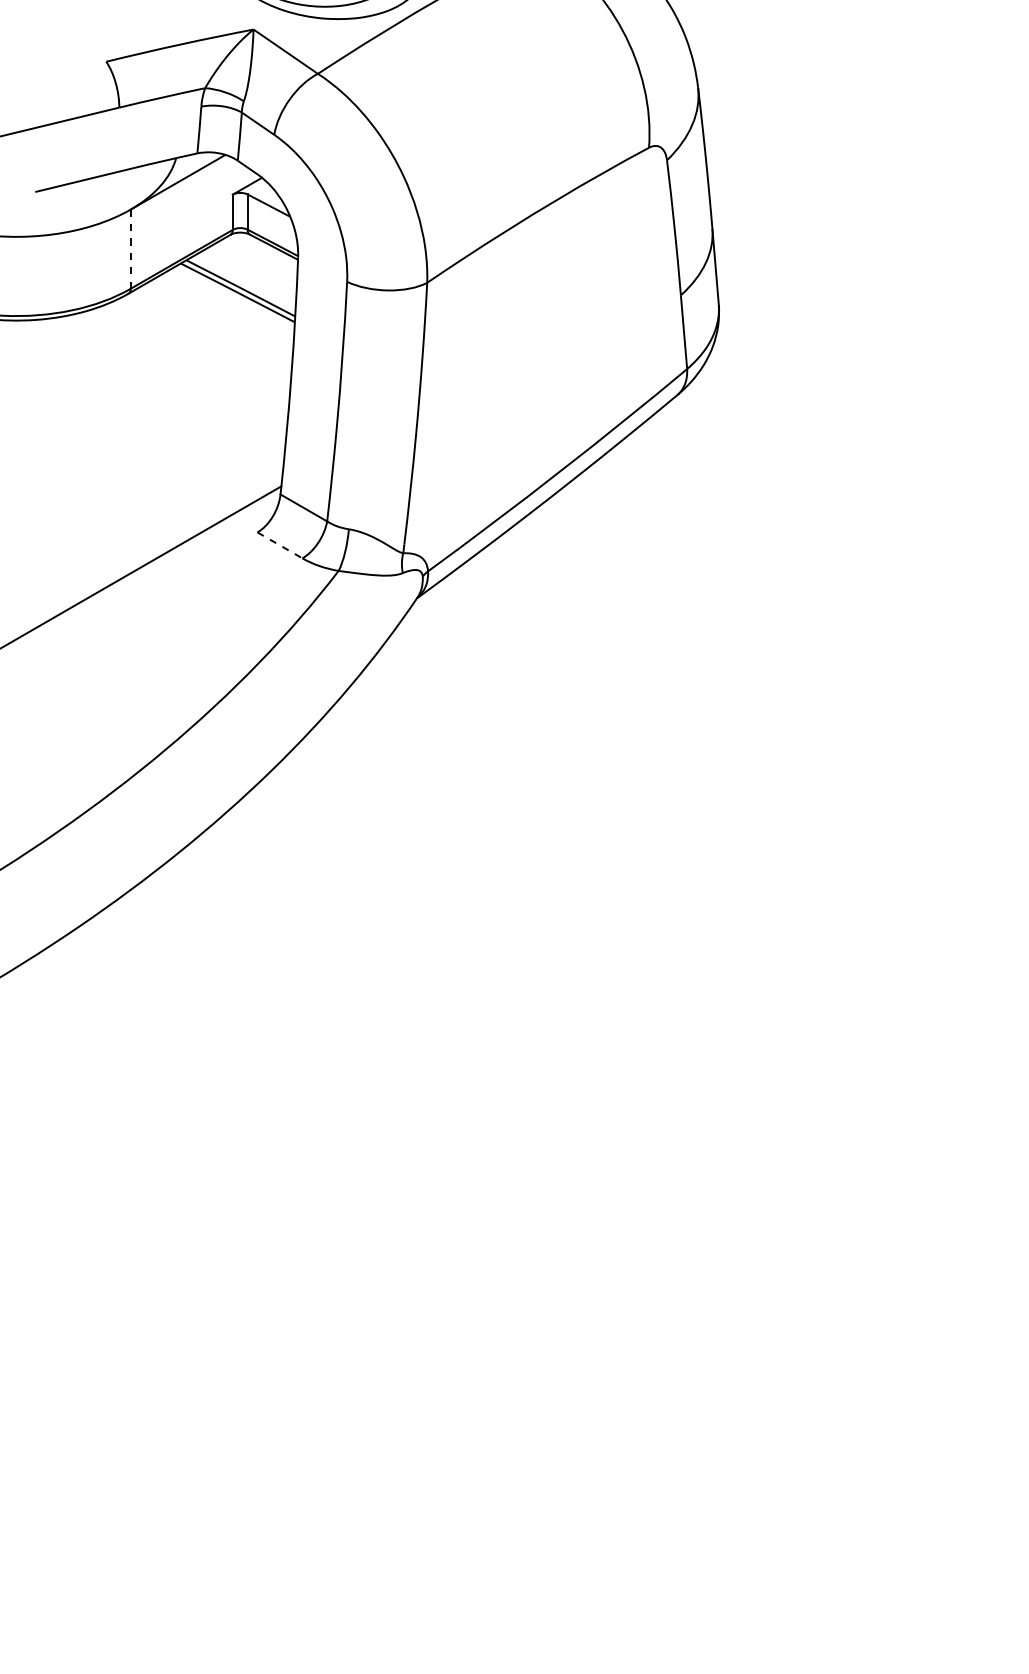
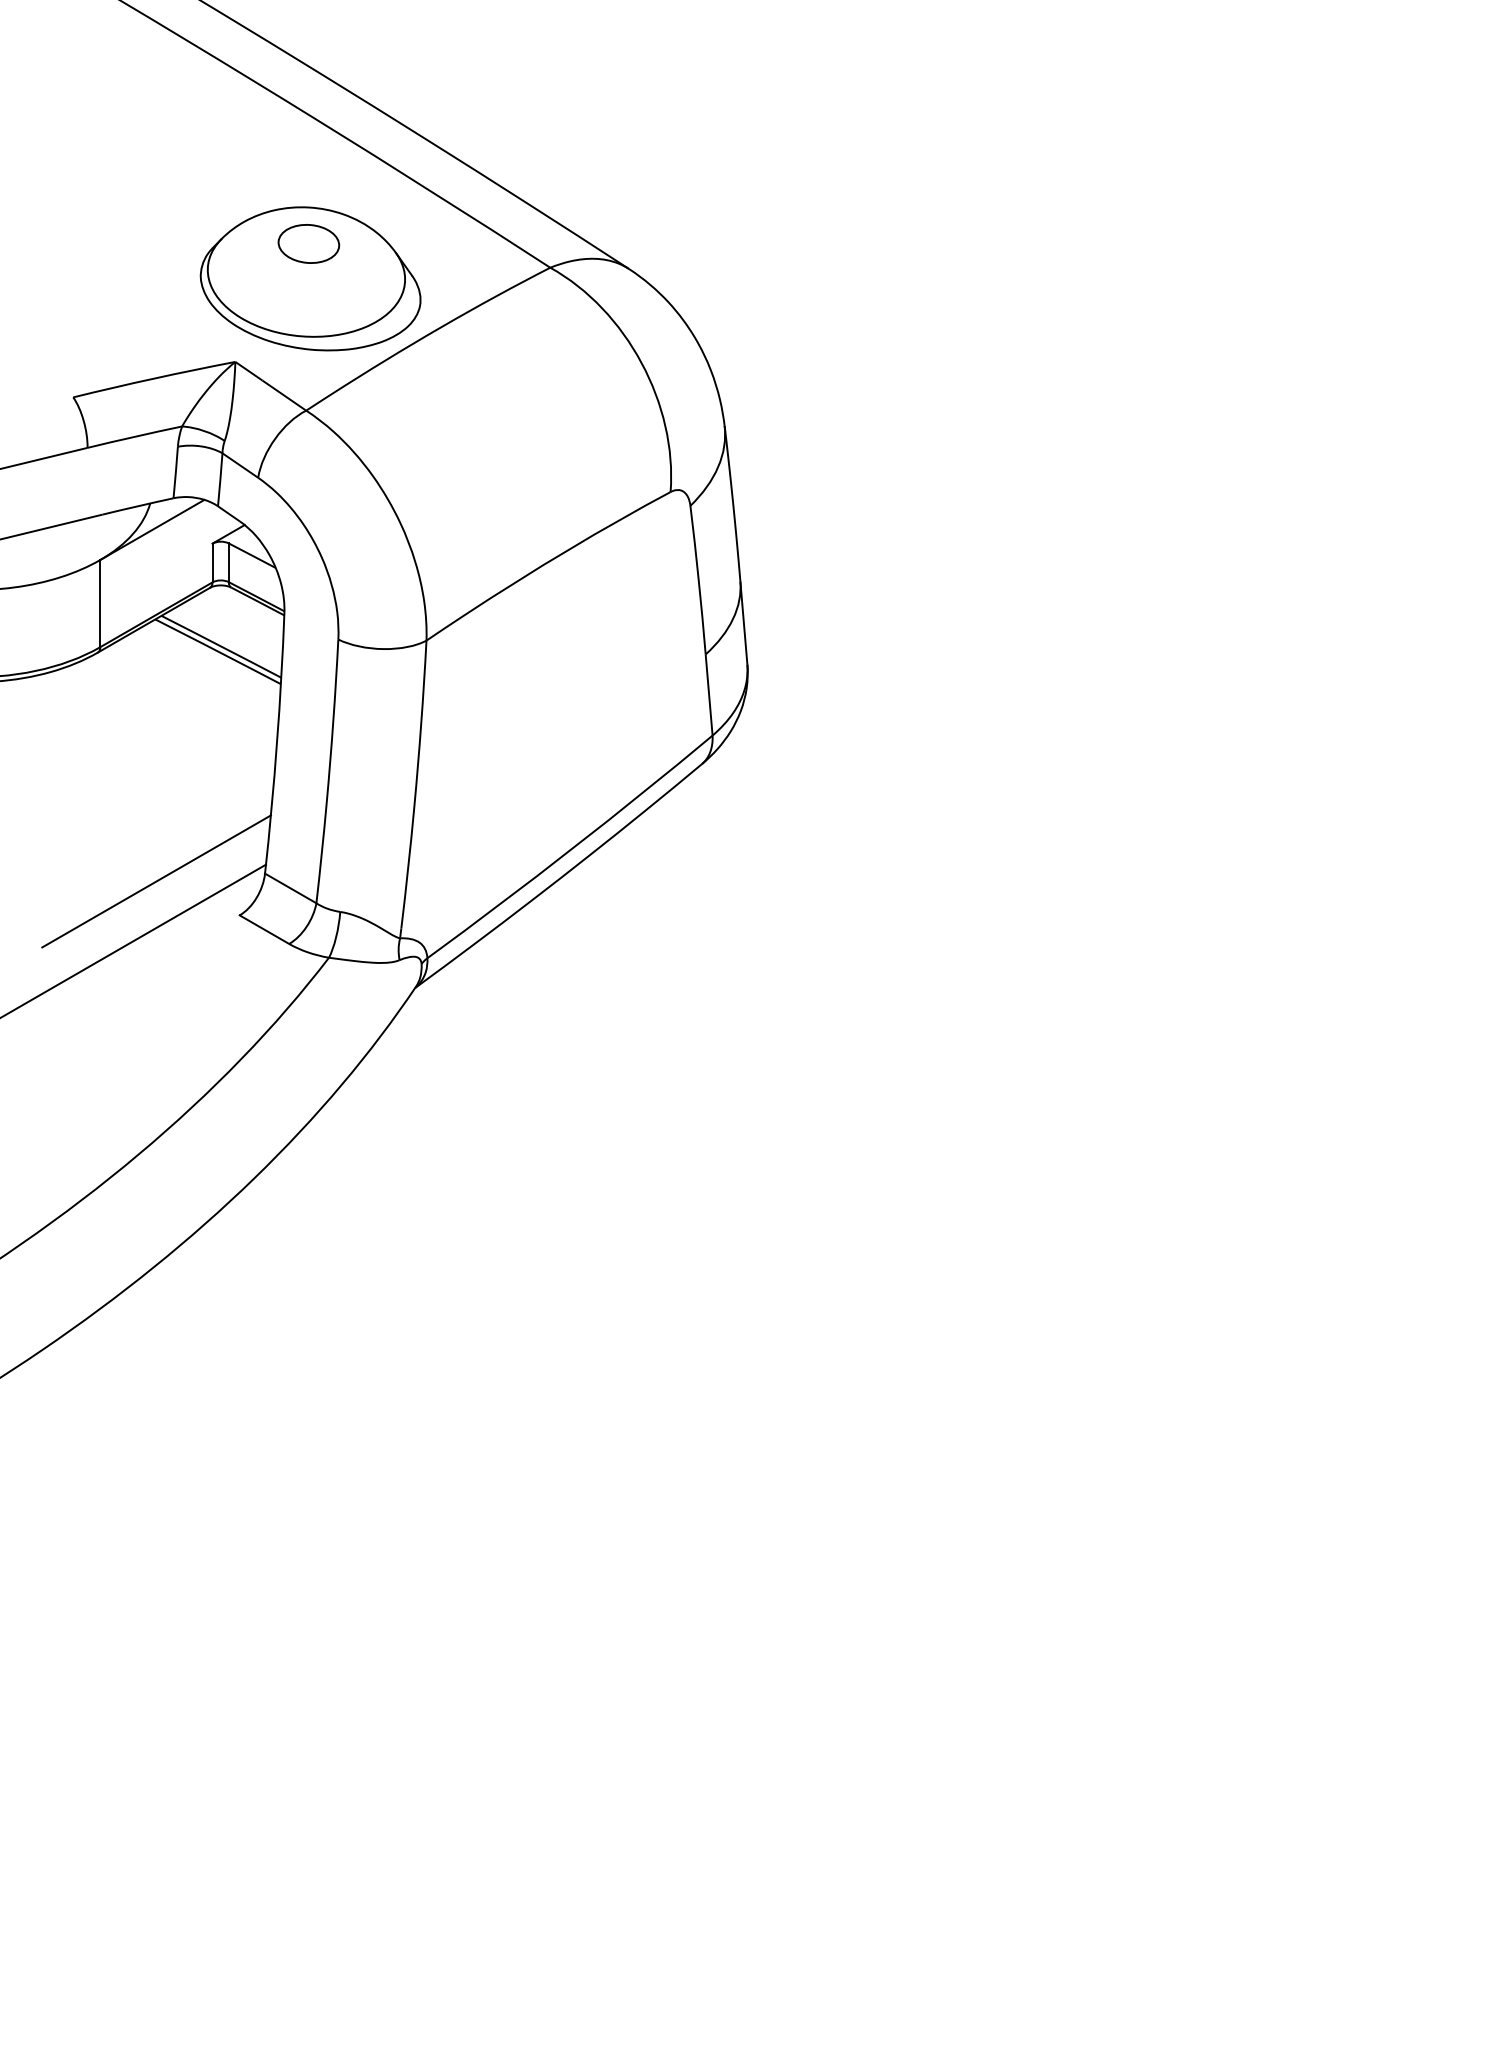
line: (131, 249) -> (100, 603), dashed -> solid
line: (181, 501) -> (156, 881), added
line: (280, 545) -> (264, 929), dashed -> solid

